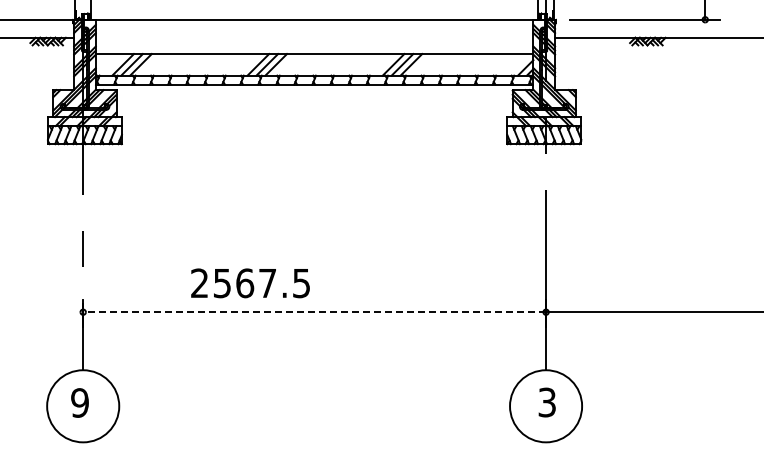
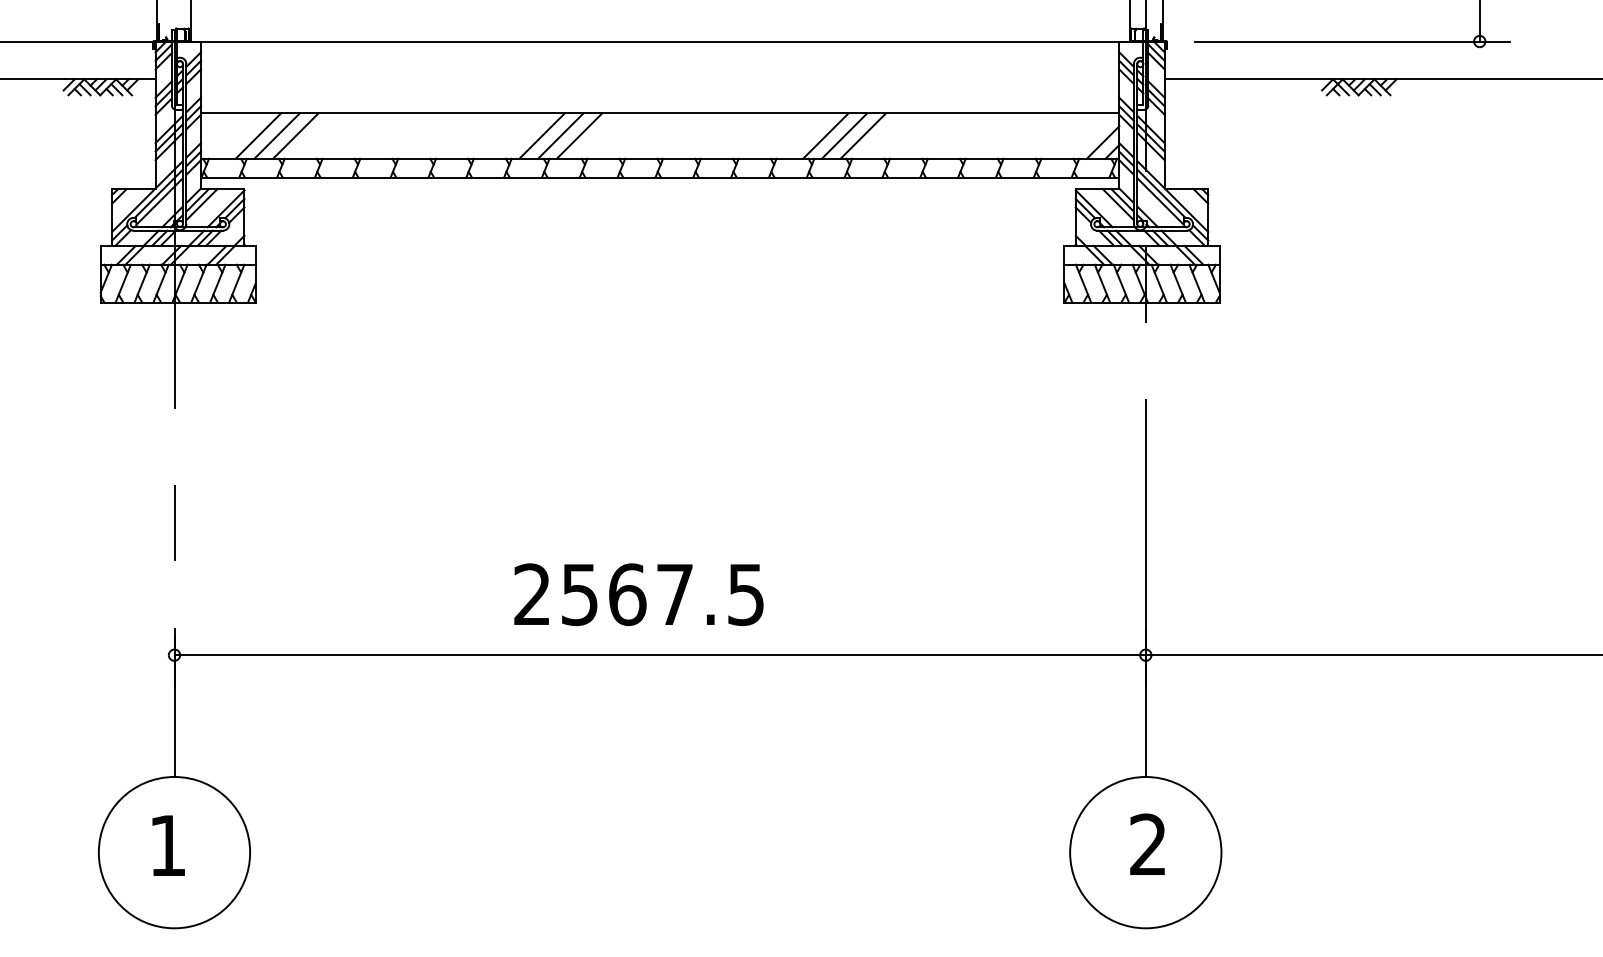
text: (250, 283) -> (638, 594), moved
line: (314, 312) -> (659, 655), dashed -> solid
text: (79, 402) -> (166, 844), 9 -> 1
text: (546, 402) -> (1146, 844), 3 -> 2

